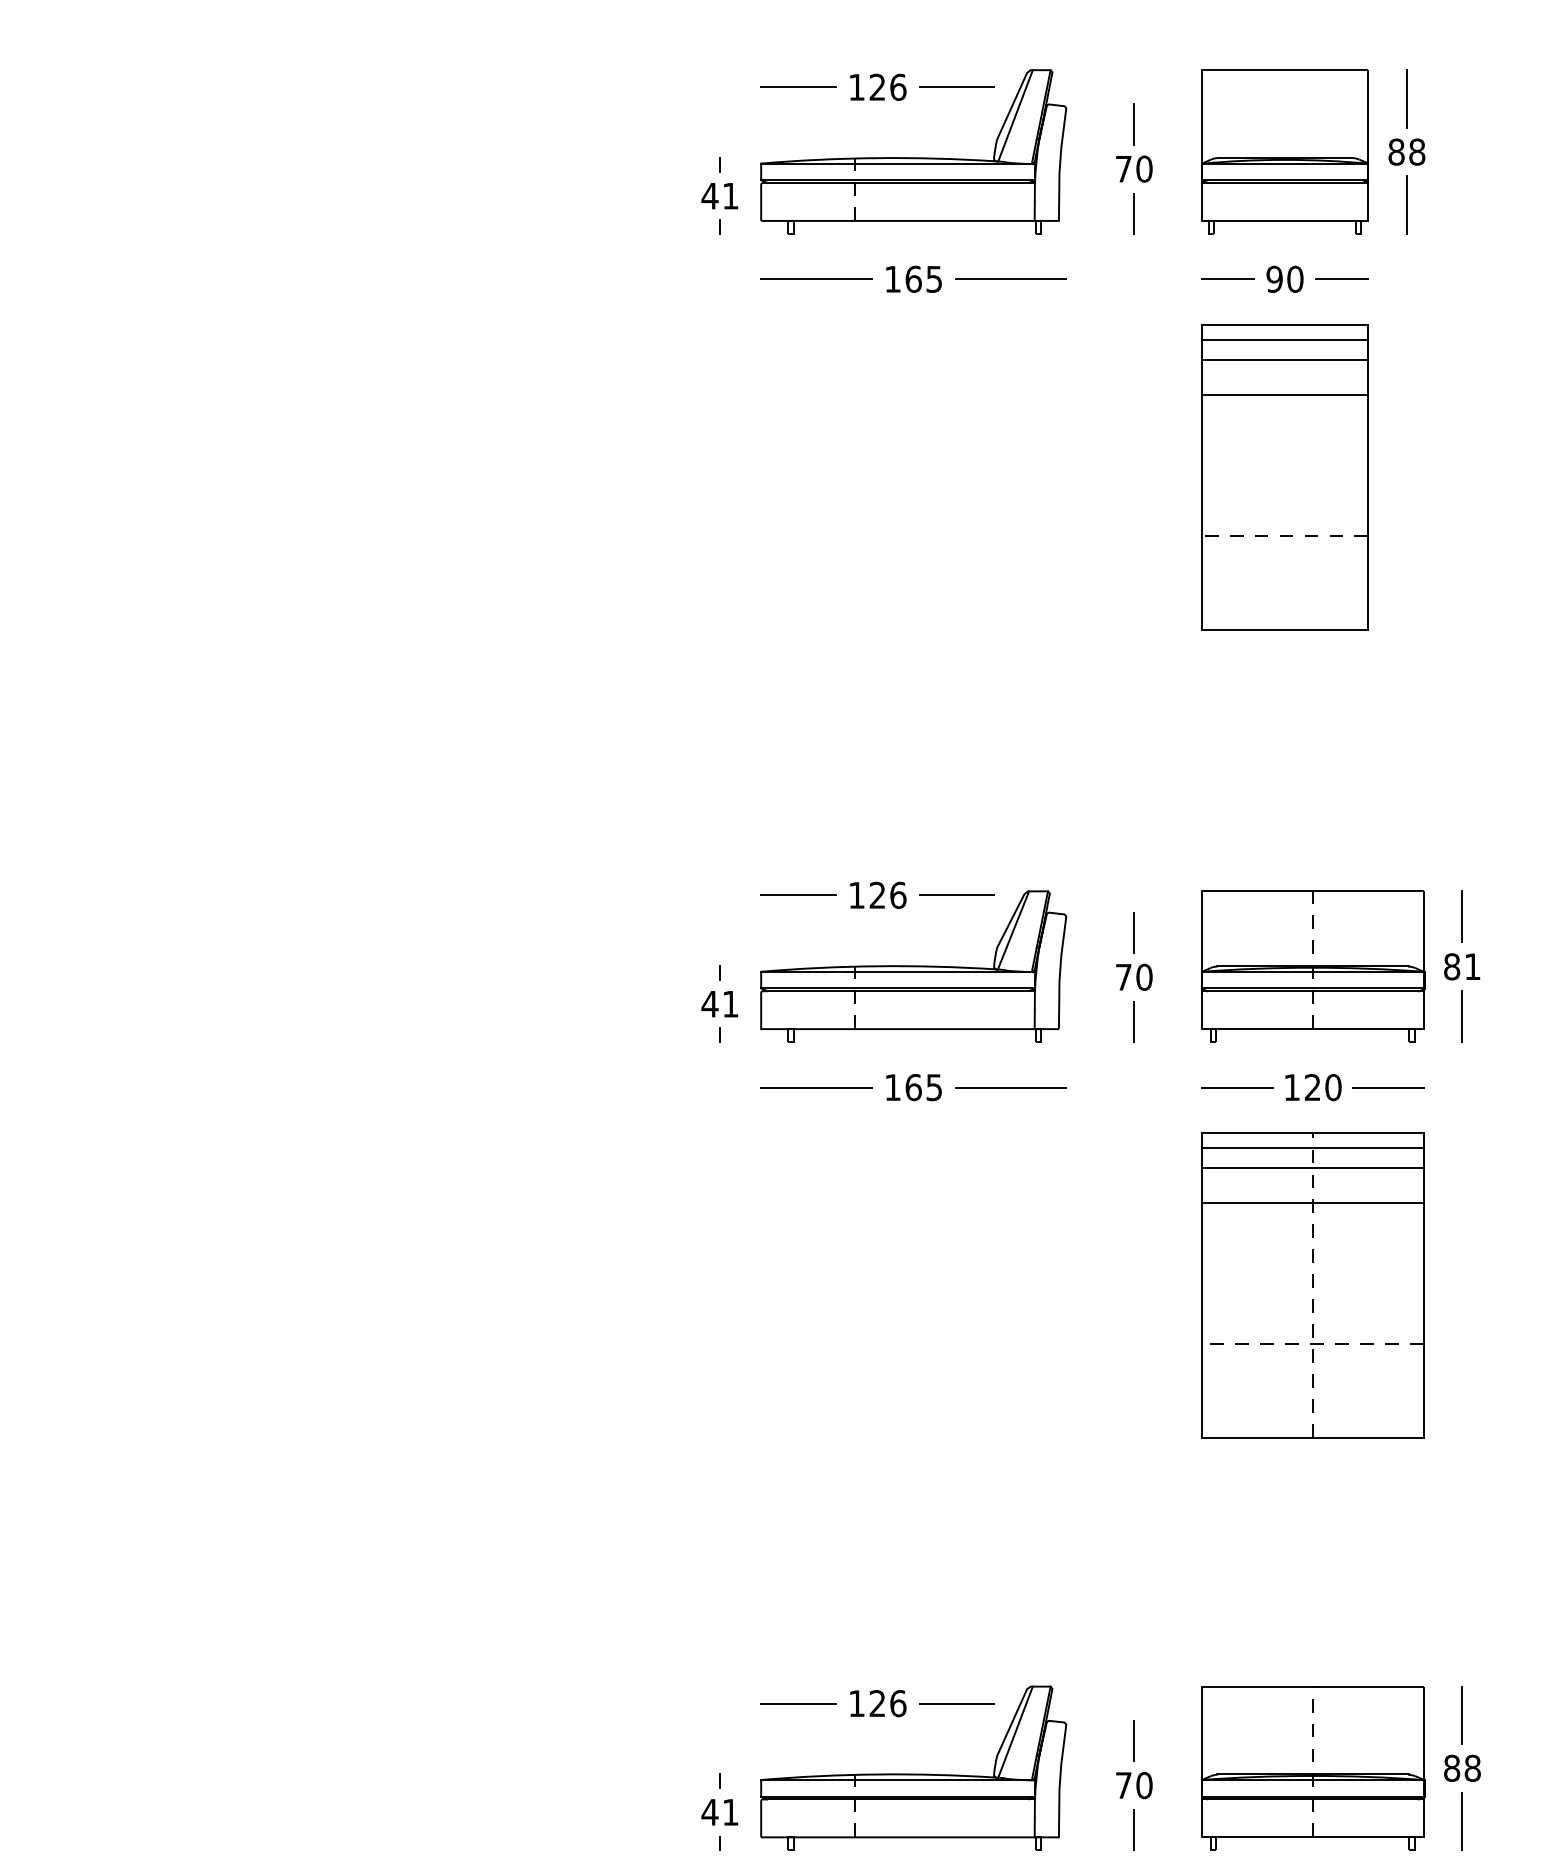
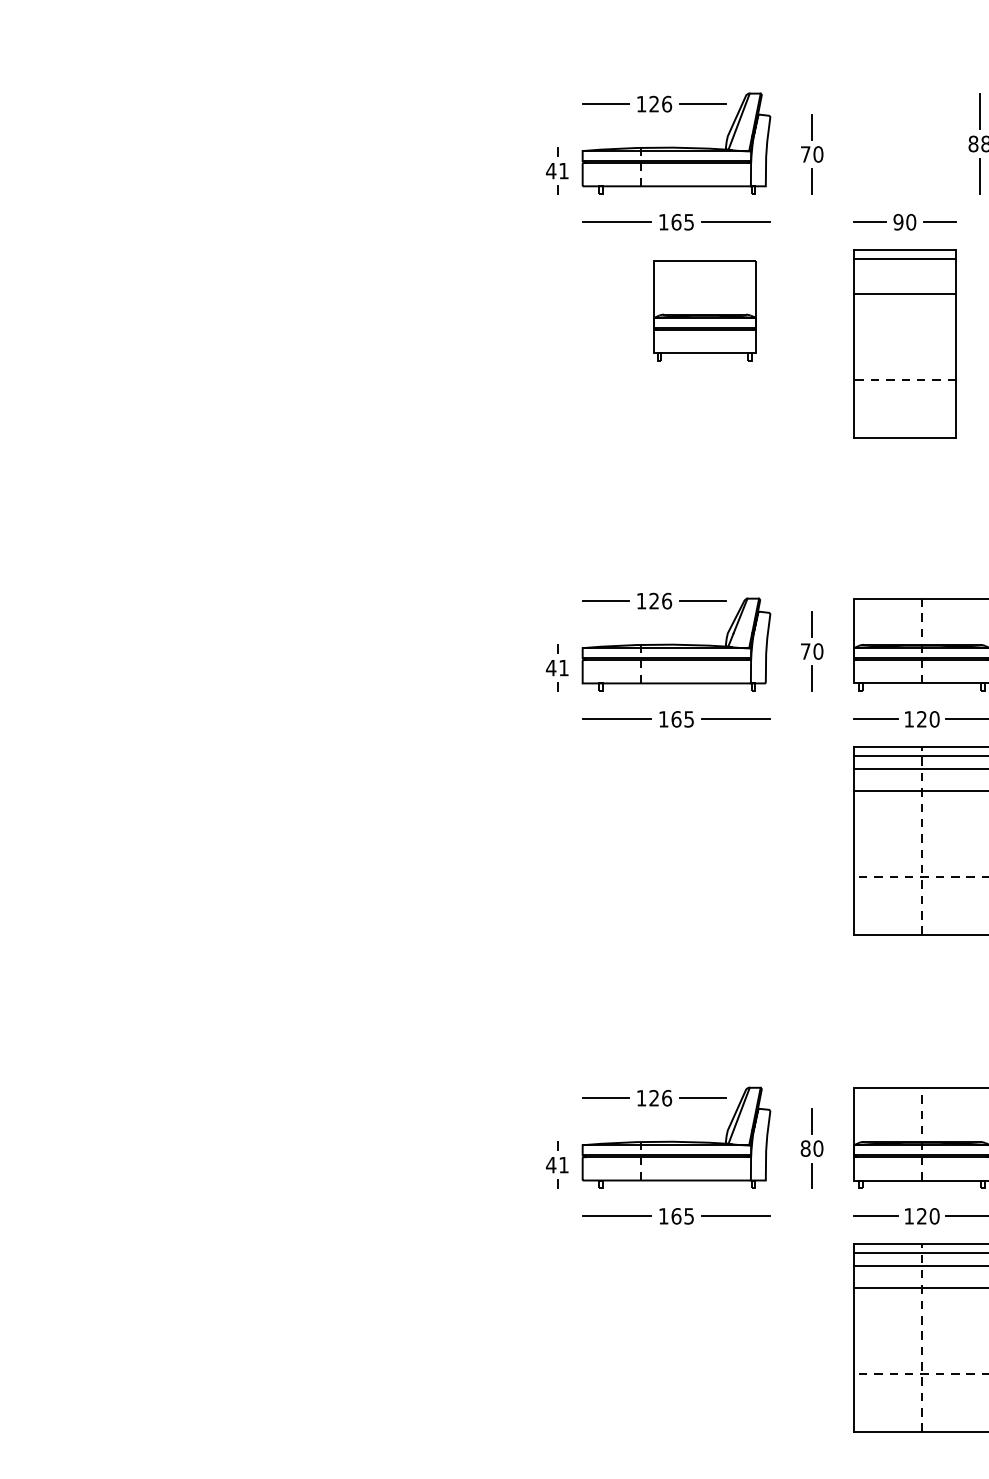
part: (1284, 151) -> (704, 310), moved
line: (1284, 359) -> (904, 271), removed
text: (1123, 1785) -> (805, 1148), 70 -> 80

